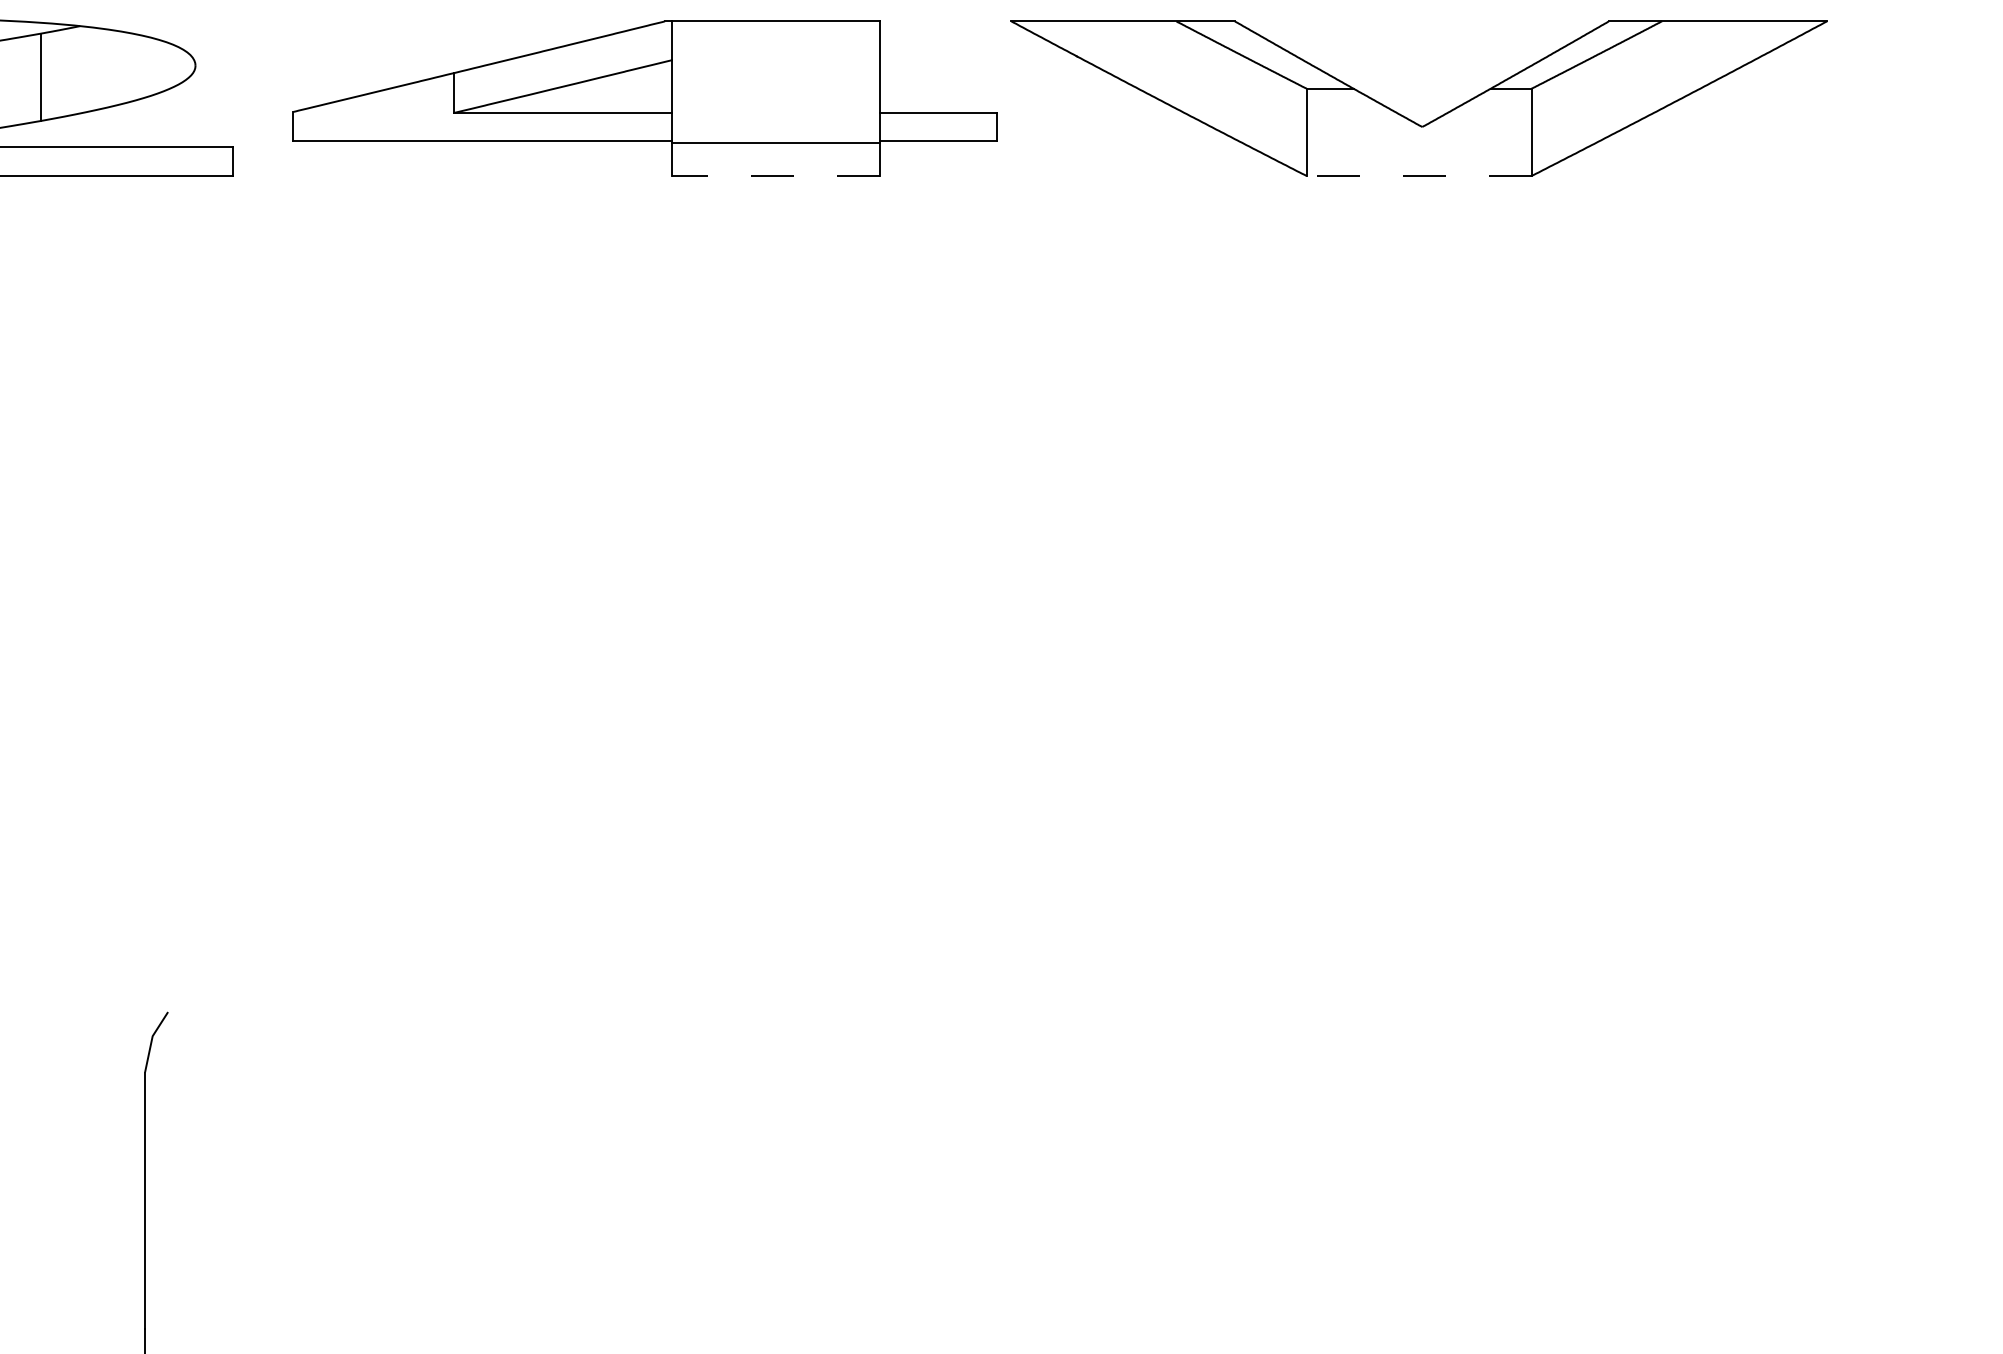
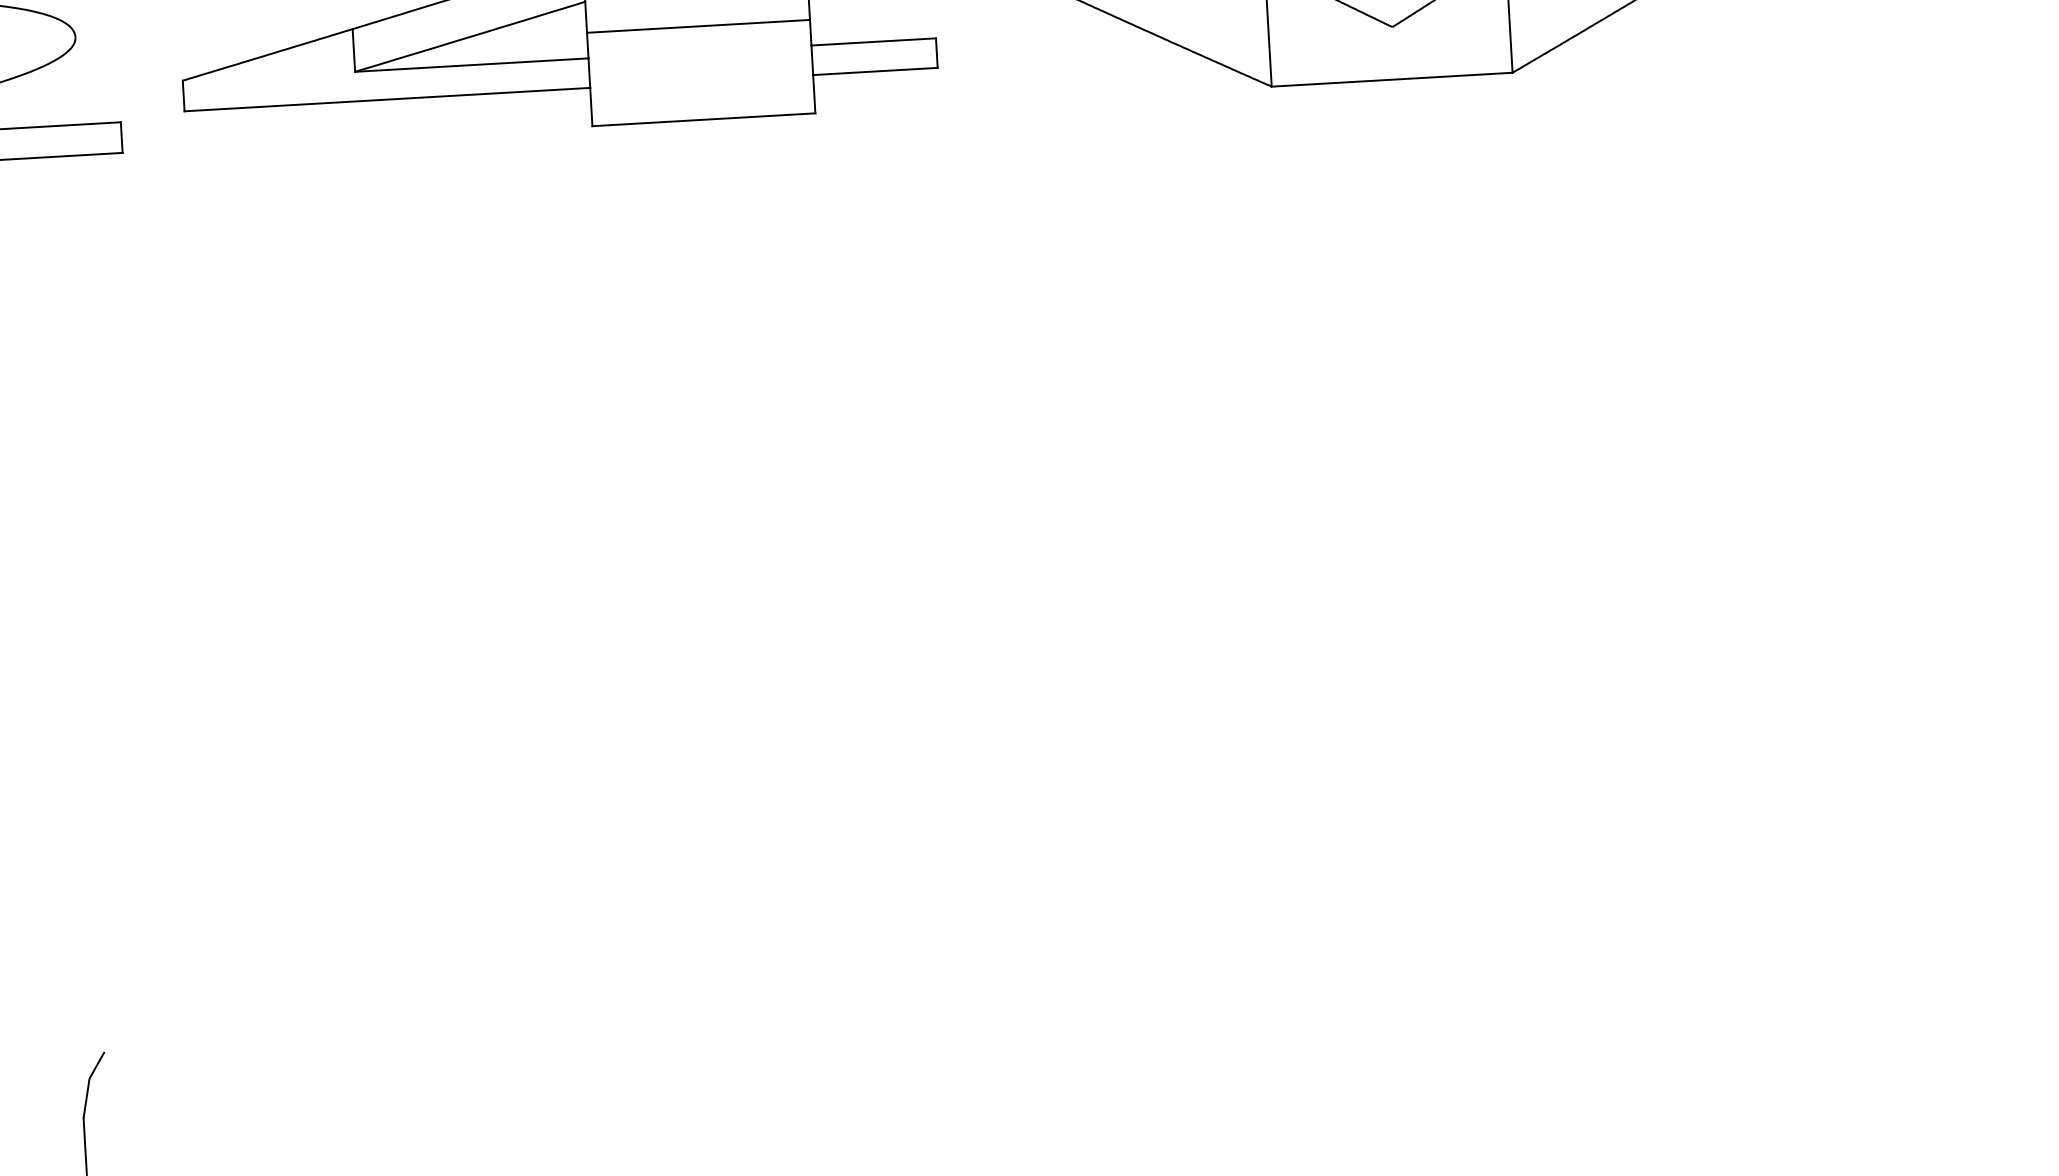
line: (776, 143) -> (698, 26), moved
line: (775, 176) -> (703, 119), dashed -> solid
line: (1419, 176) -> (1392, 80), dashed -> solid

